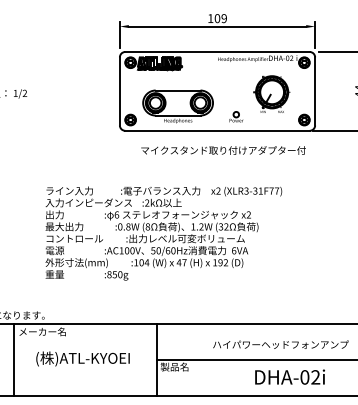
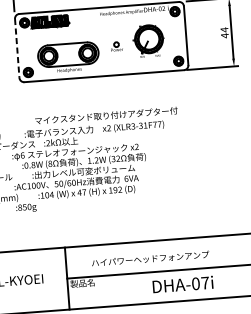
line: (119, 91) -> (16, 48), solid -> dashed
part: (236, 116) -> (116, 46), moved
text: (223, 150) -> (106, 115), moved
text: (280, 344) -> (150, 258), moved
text: (315, 377) -> (205, 283), DHA-02i -> DHA-07i

